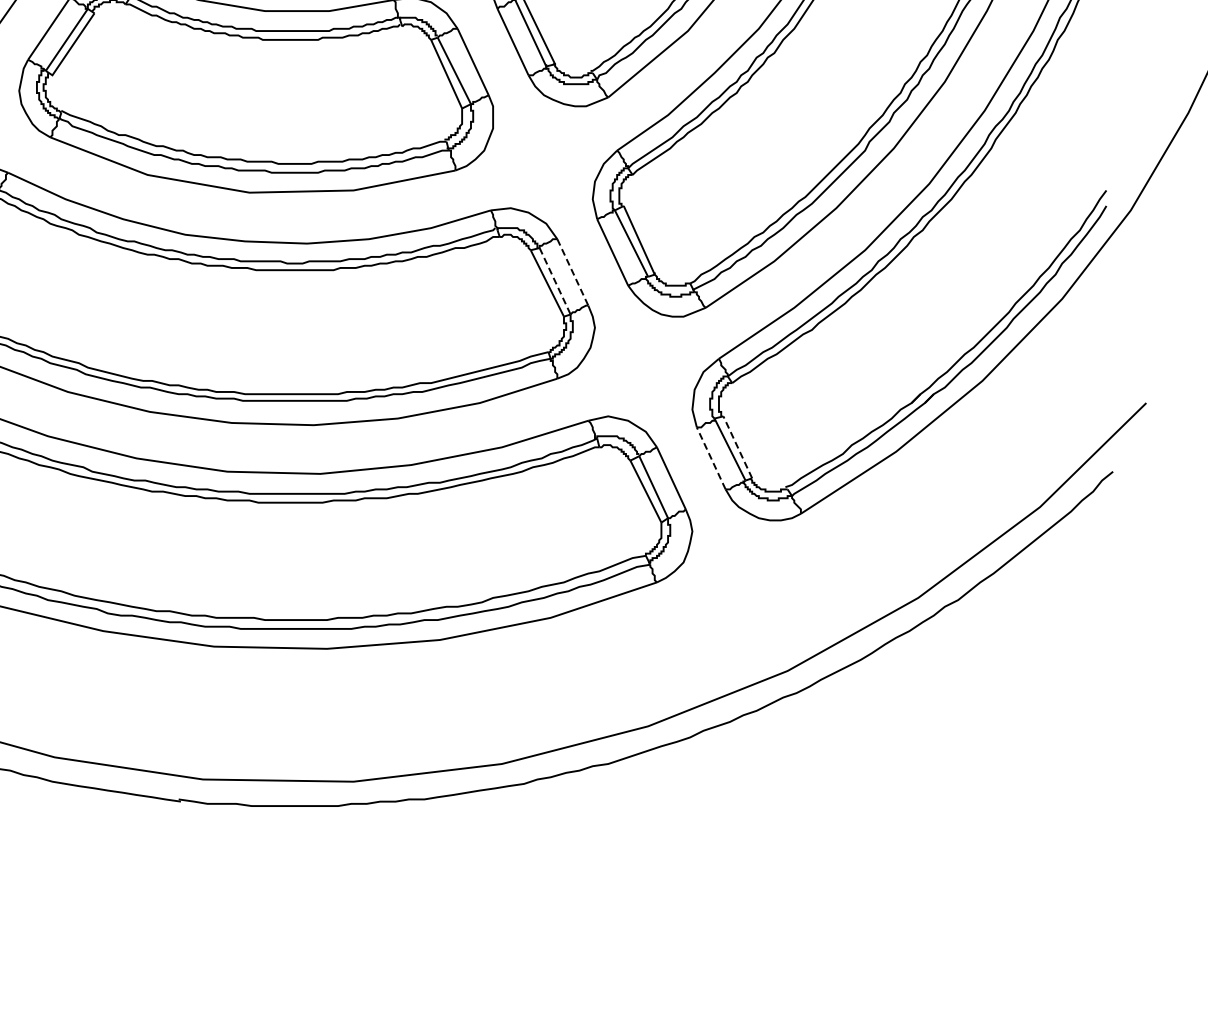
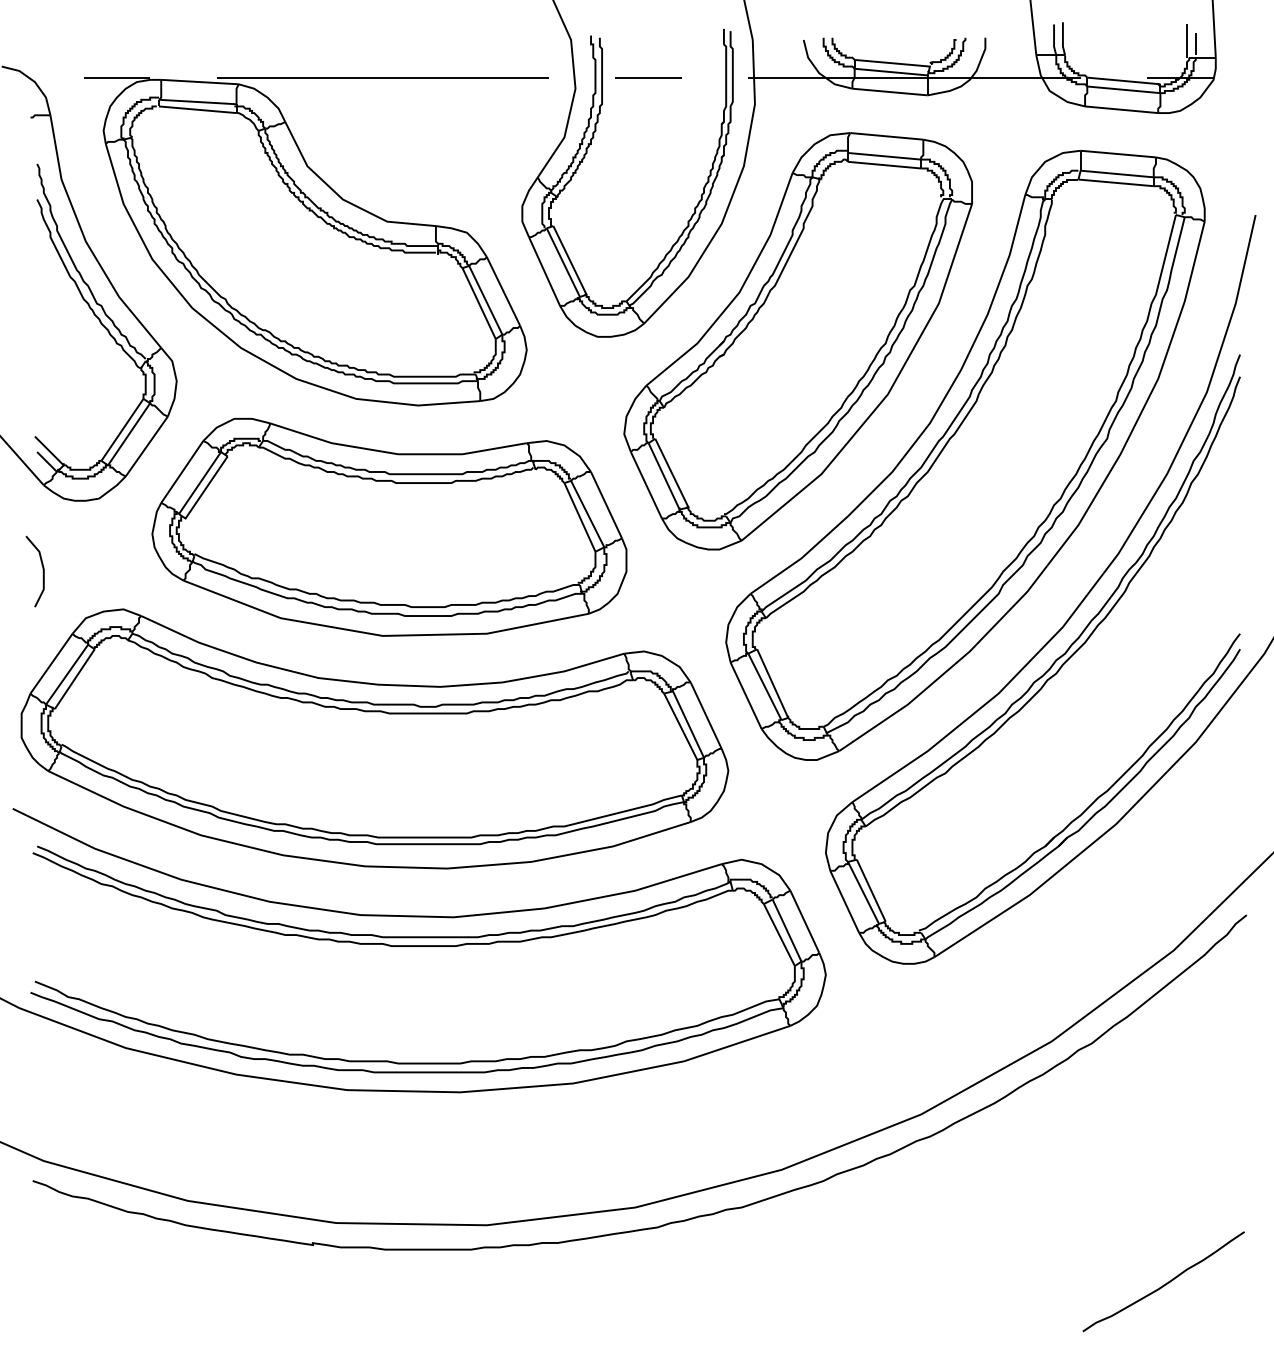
line: (573, 272) -> (706, 715), dashed -> solid
line: (555, 281) -> (688, 724), dashed -> solid
line: (738, 447) -> (871, 890), dashed -> solid
line: (711, 458) -> (844, 901), dashed -> solid
curve: (1031, 839) -> (1165, 1283), added

